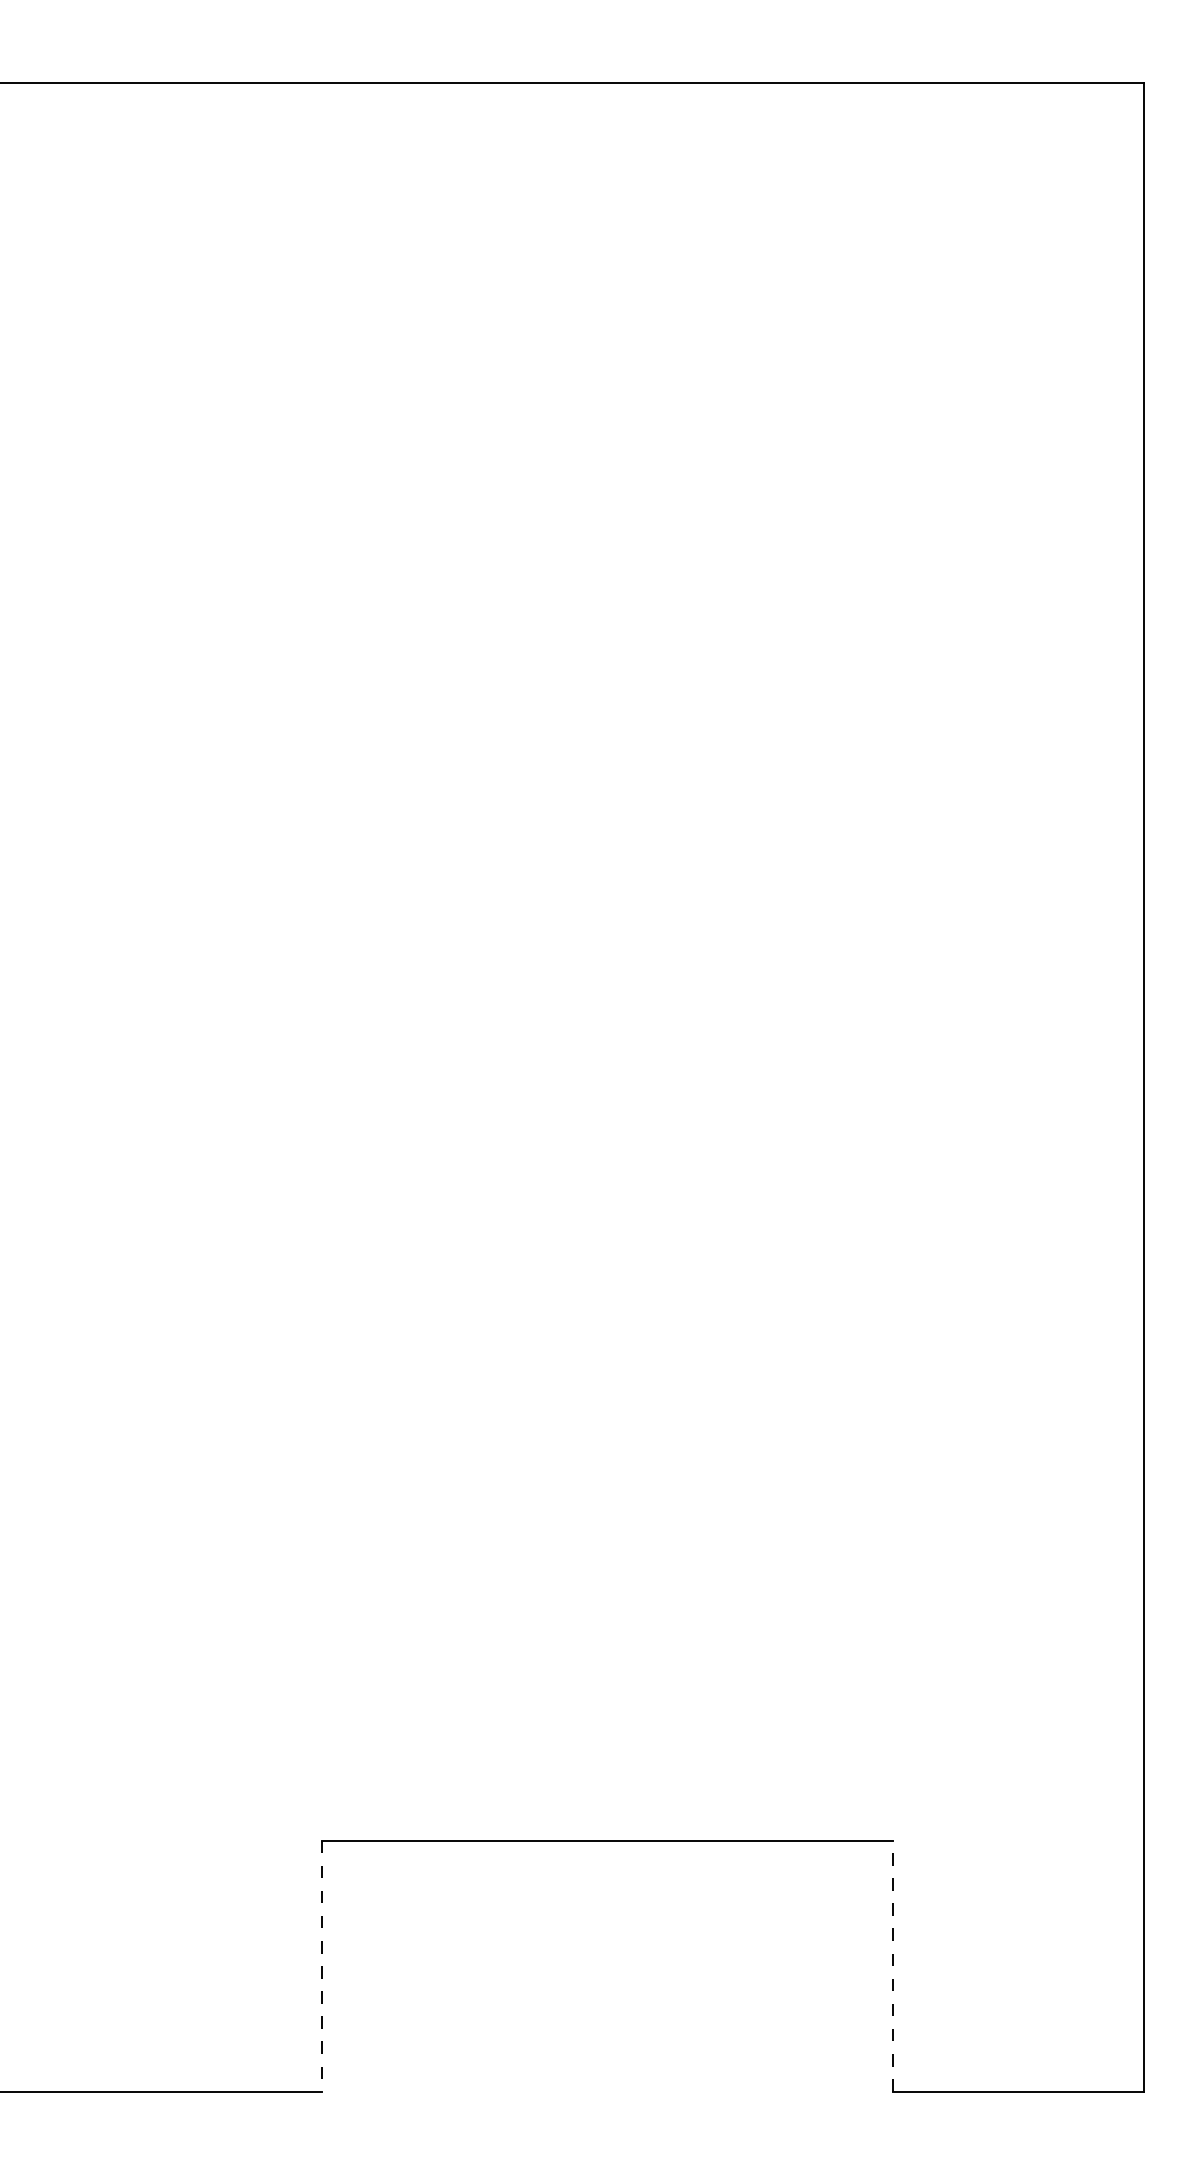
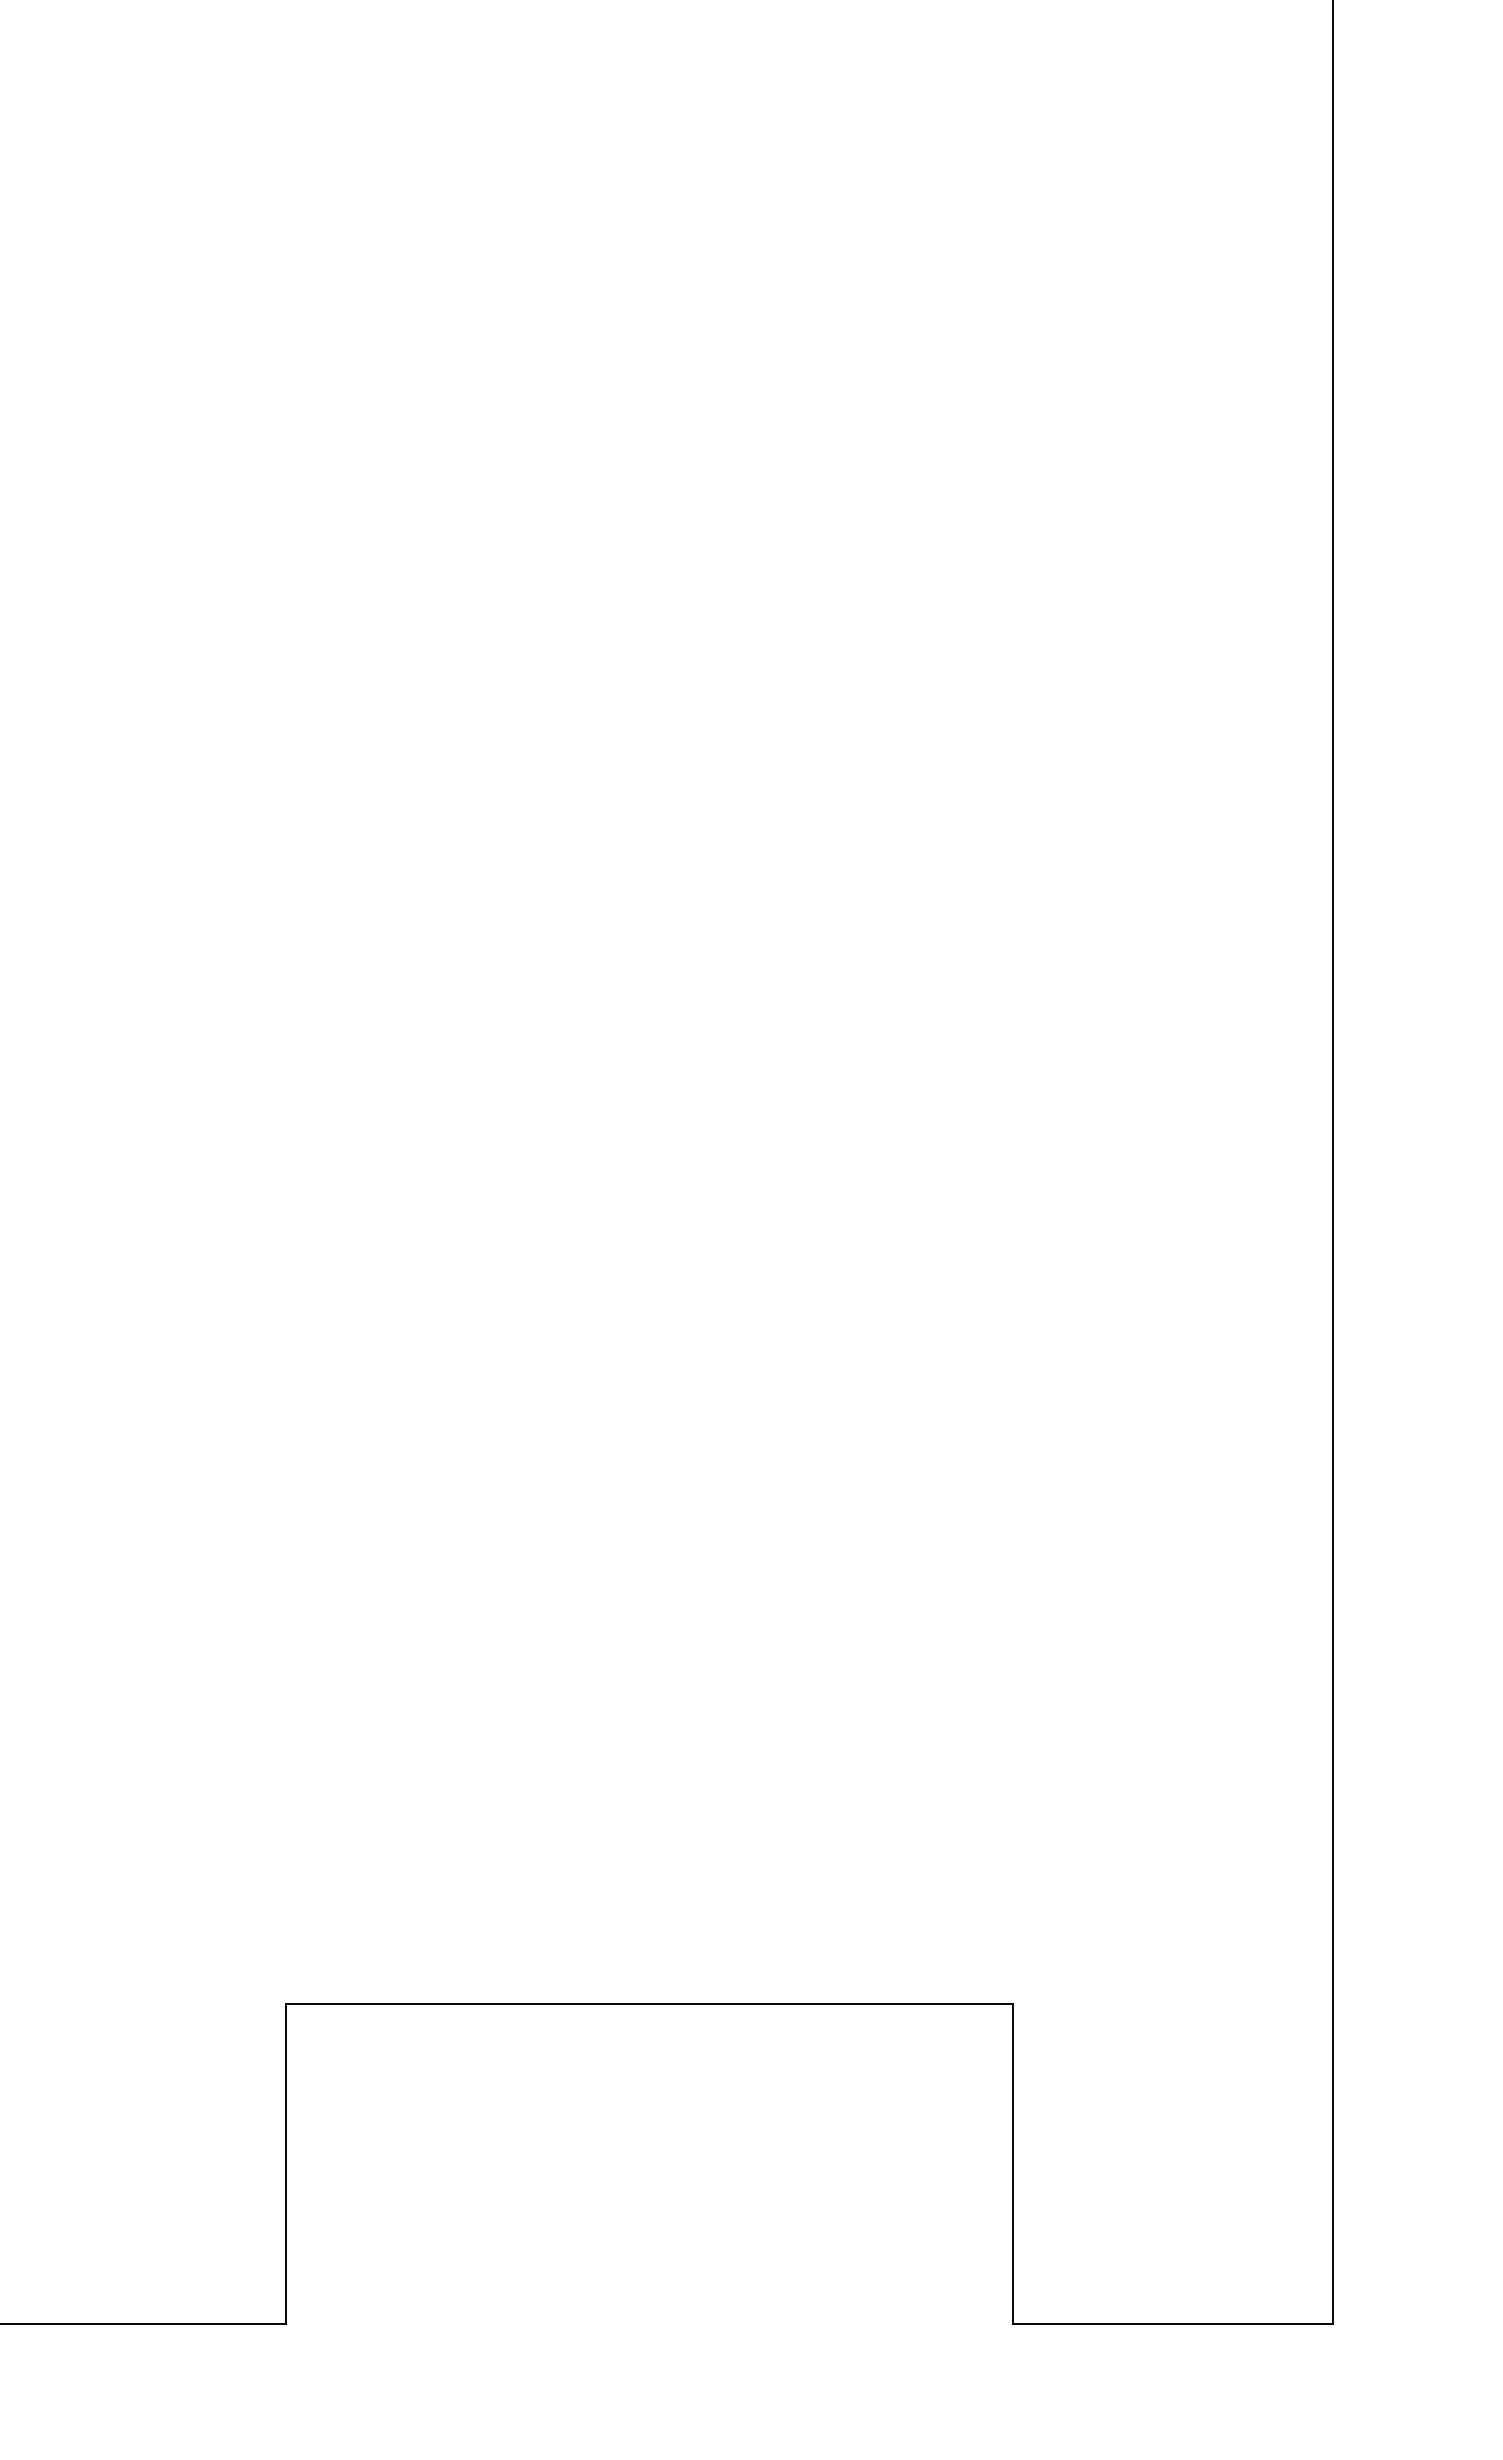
line: (321, 1966) -> (285, 2164), dashed -> solid
line: (893, 1966) -> (1013, 2164), dashed -> solid

